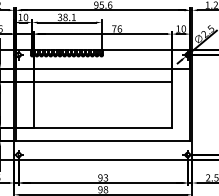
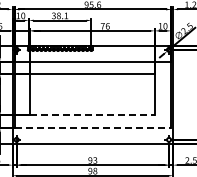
line: (103, 127) -> (93, 115), solid -> dashed
line: (103, 141) -> (93, 127), solid -> dashed

